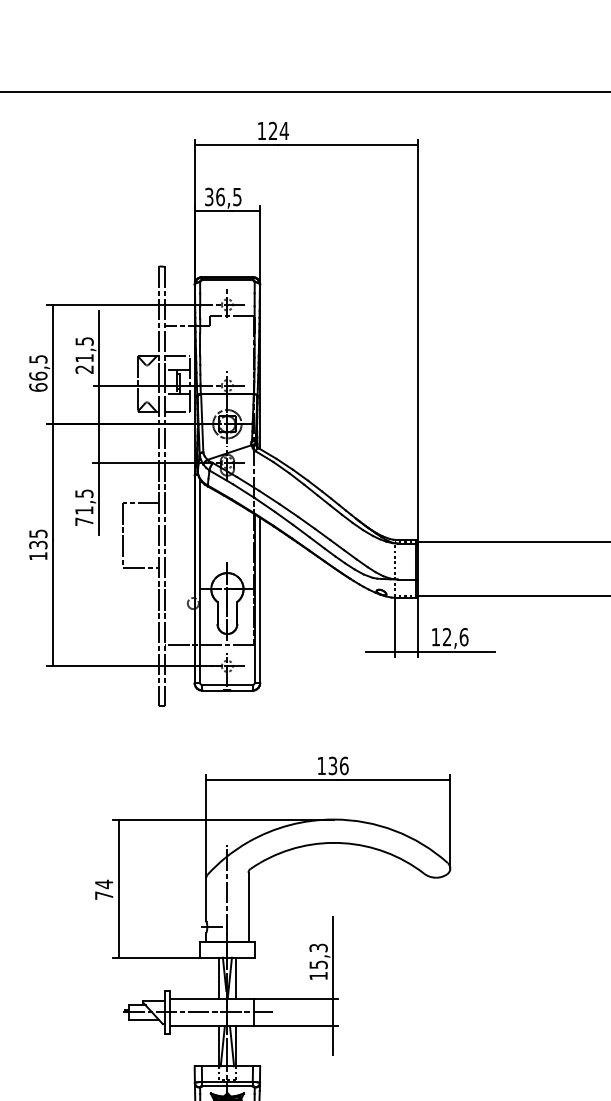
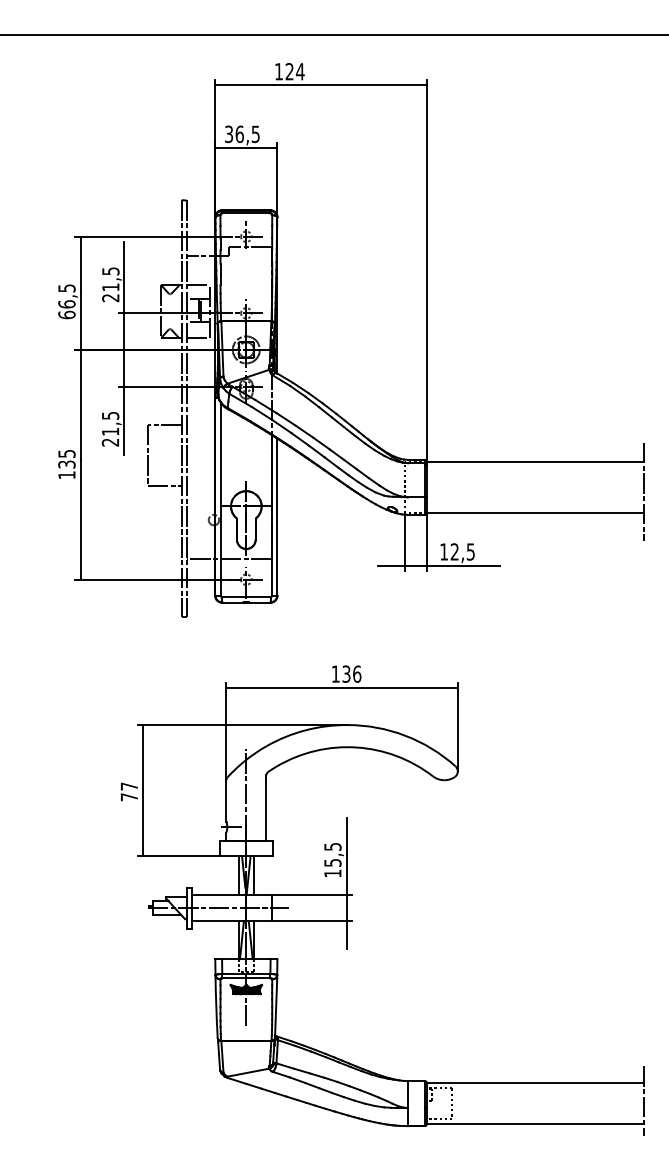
text: (84, 521) -> (110, 442), 71,5 -> 21,5
text: (463, 636) -> (470, 551), 12,6 -> 12,5
text: (104, 884) -> (129, 786), 74 -> 77
text: (318, 947) -> (332, 846), 15,3 -> 15,5

